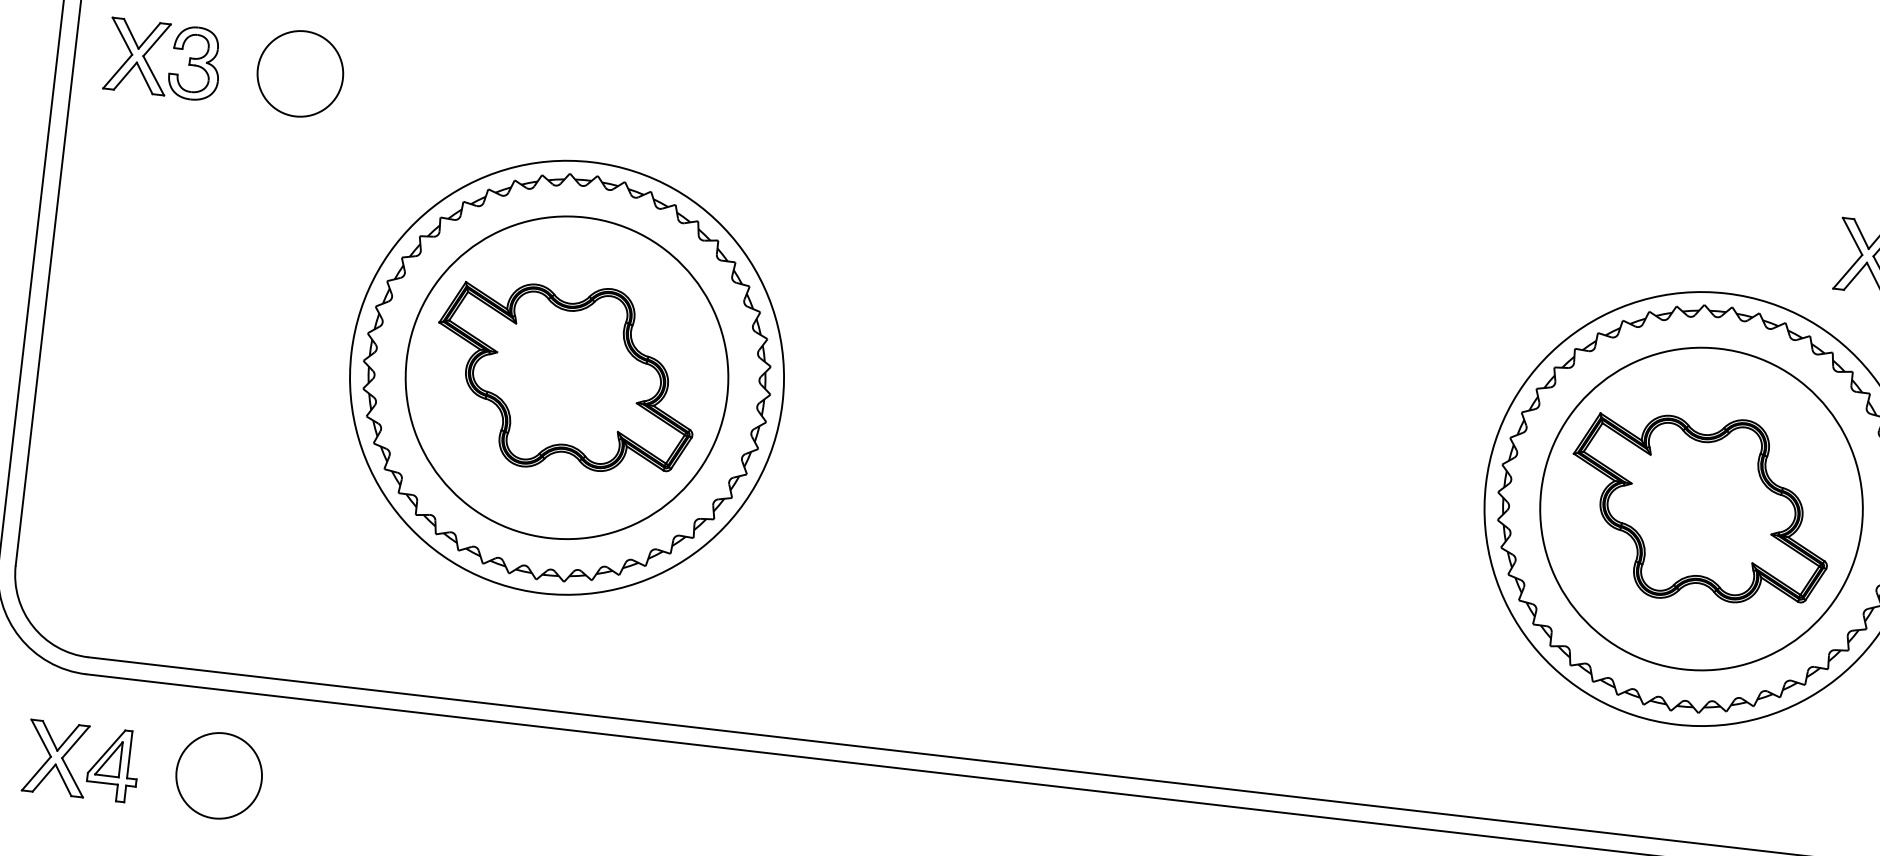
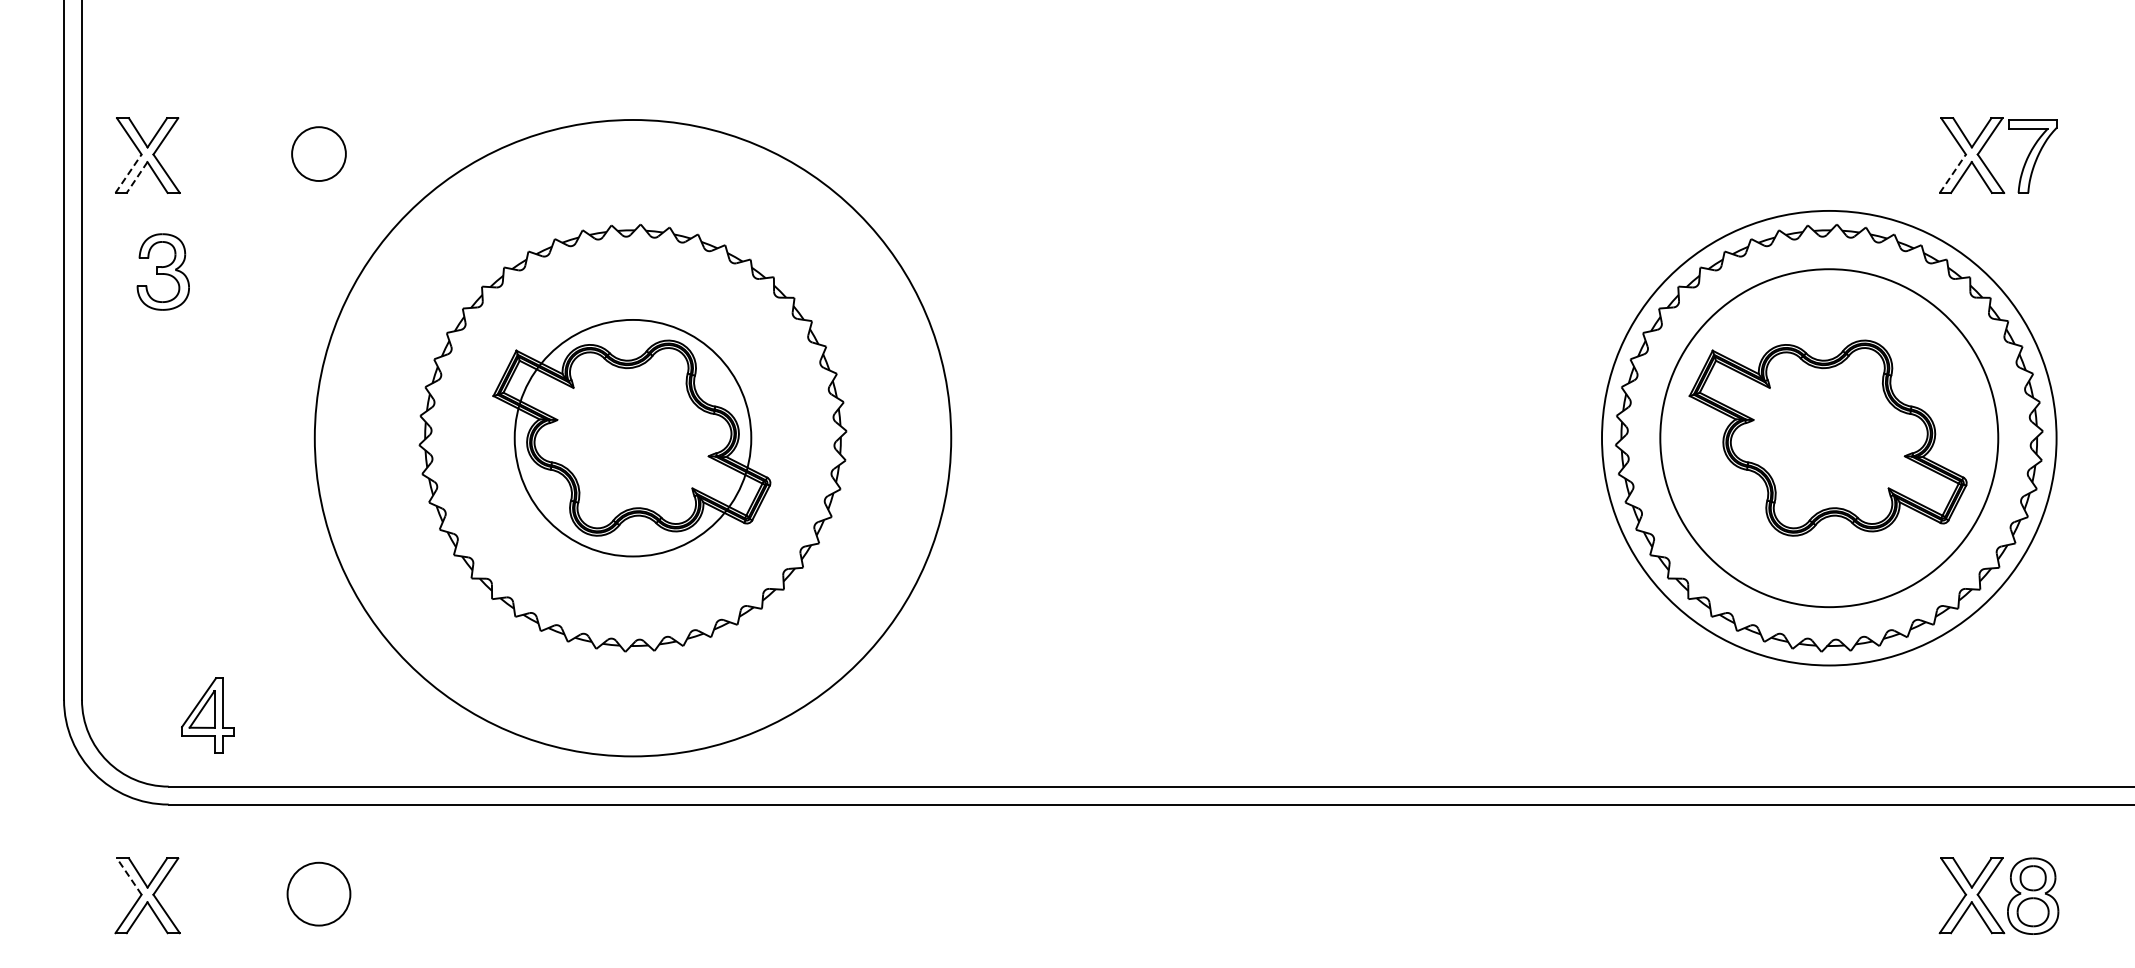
part: (194, 63) -> (162, 271), moved
line: (117, 71) -> (128, 173), solid -> dashed
circle: (299, 73) -> (318, 153), size x0.6
line: (125, 76) -> (137, 177), solid -> dashed
line: (1848, 271) -> (1953, 173), solid -> dashed
circle: (566, 377) -> (632, 437), size x1.4
circle: (566, 378) -> (632, 438), size x0.7
line: (41, 738) -> (129, 876), solid -> dashed
part: (113, 764) -> (207, 715), moved
circle: (218, 775) -> (318, 893), size x0.7

